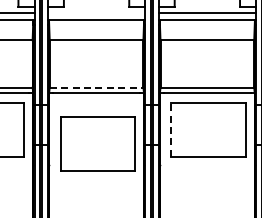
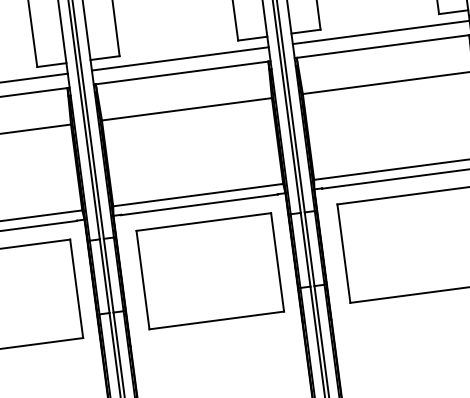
line: (96, 12) -> (180, 58), added
line: (96, 87) -> (198, 194), dashed -> solid
line: (171, 129) -> (344, 253), dashed -> solid
part: (97, 143) -> (209, 270), moved

